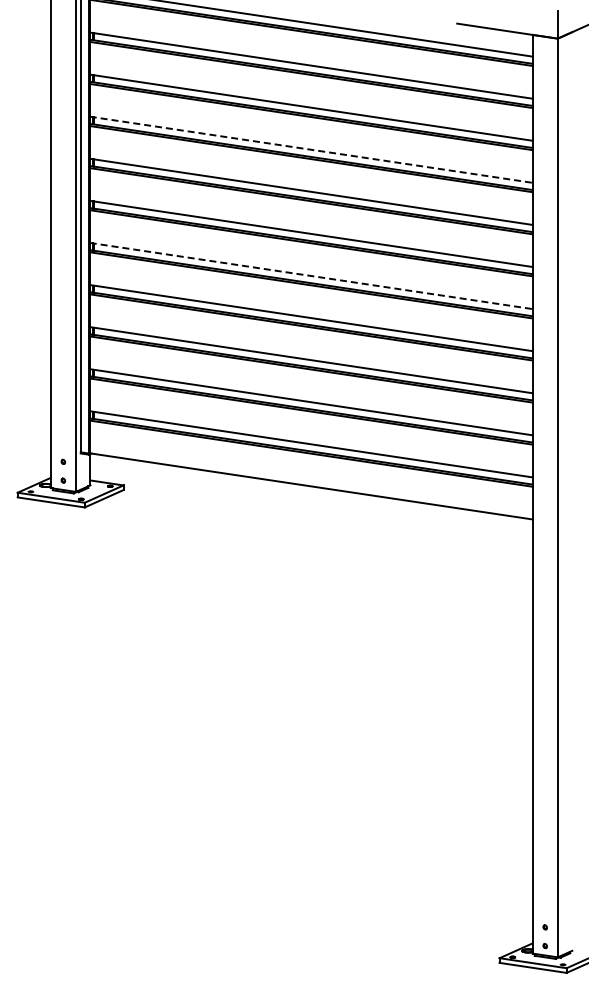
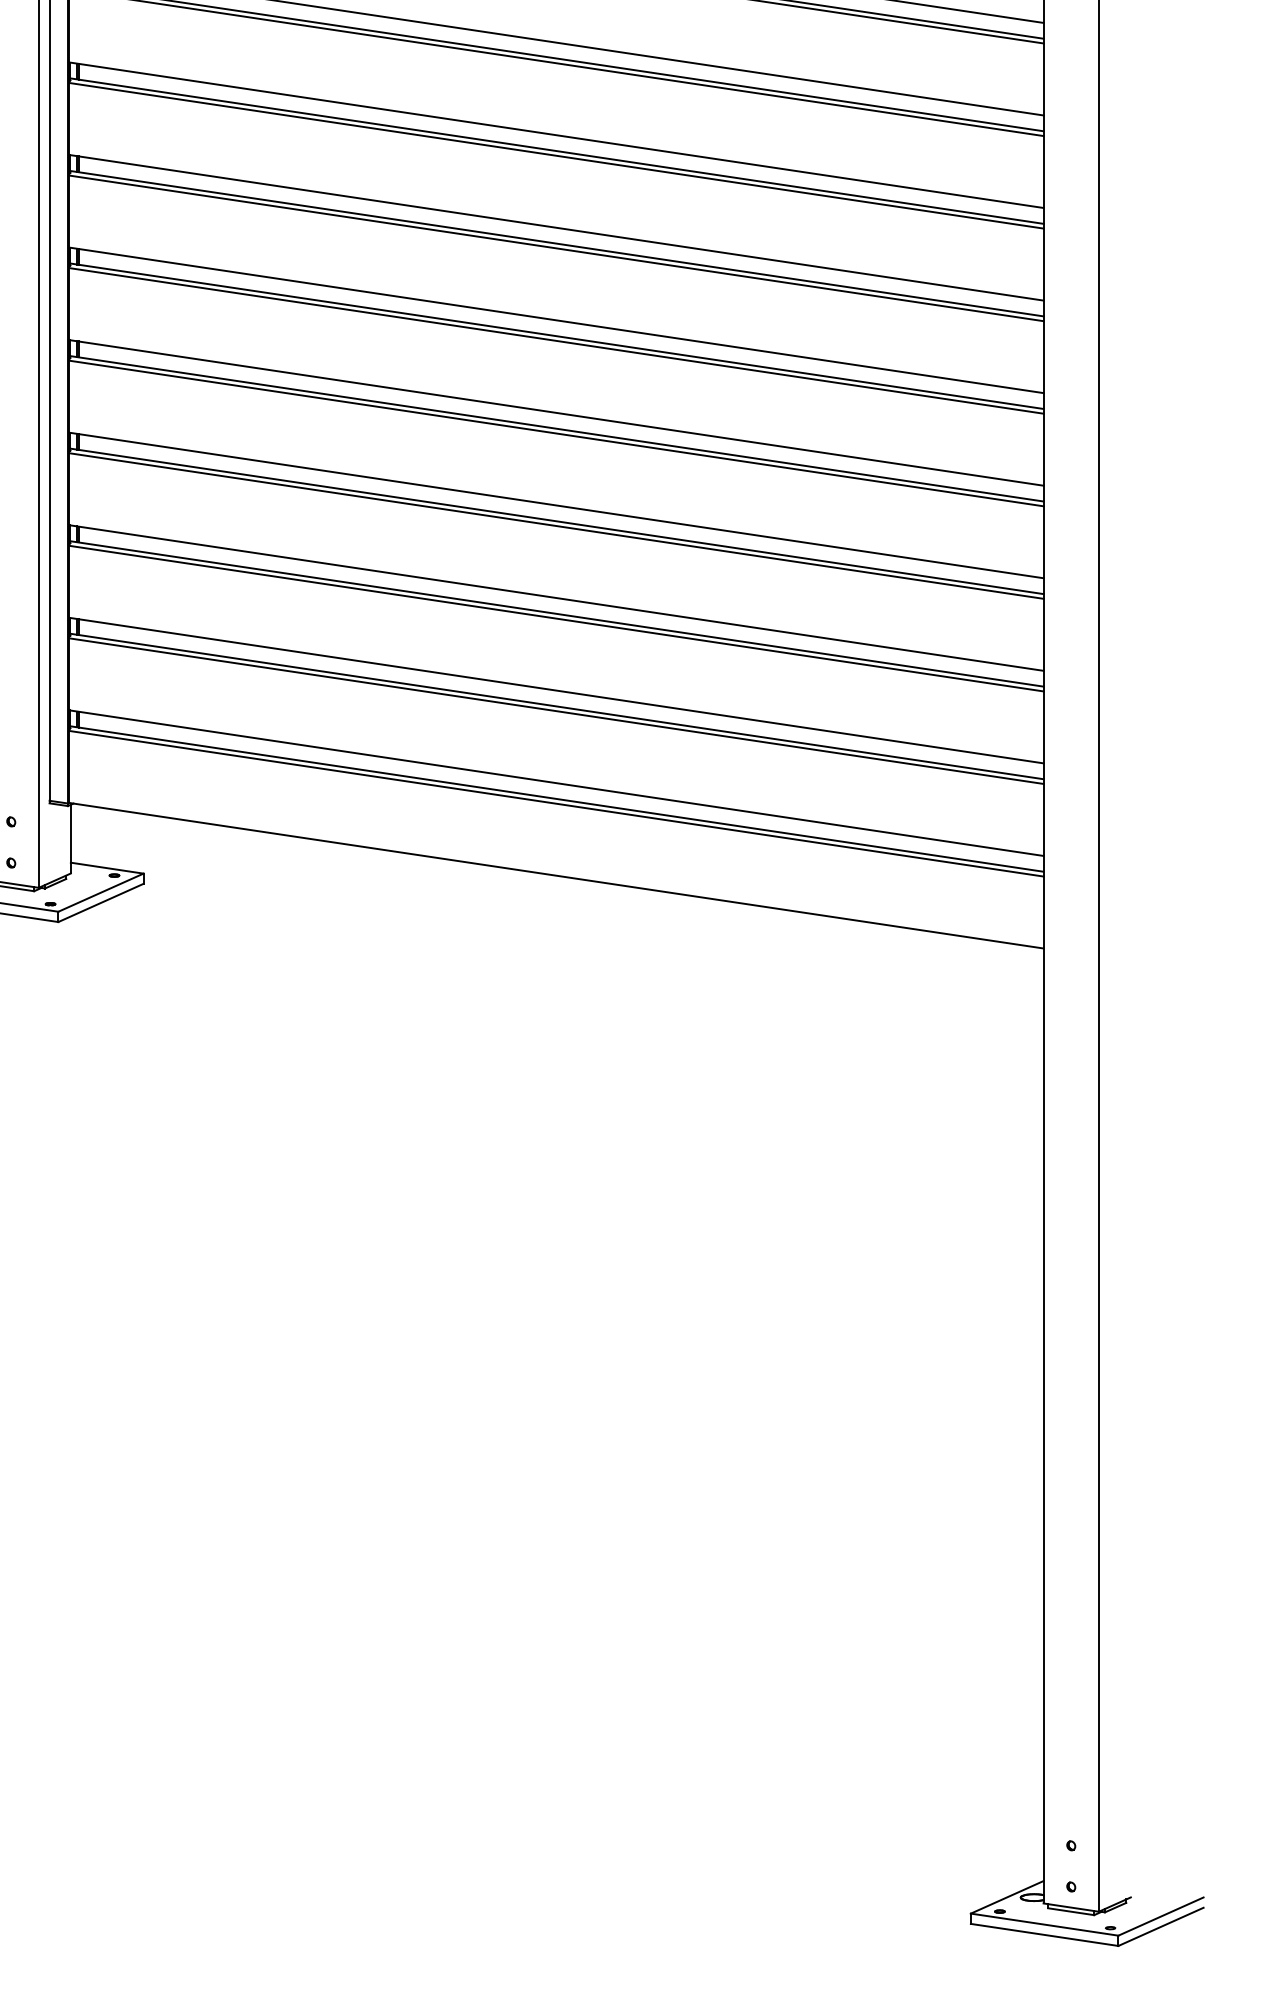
line: (311, 149) -> (557, 134), dashed -> solid
line: (311, 276) -> (557, 414), dashed -> solid

